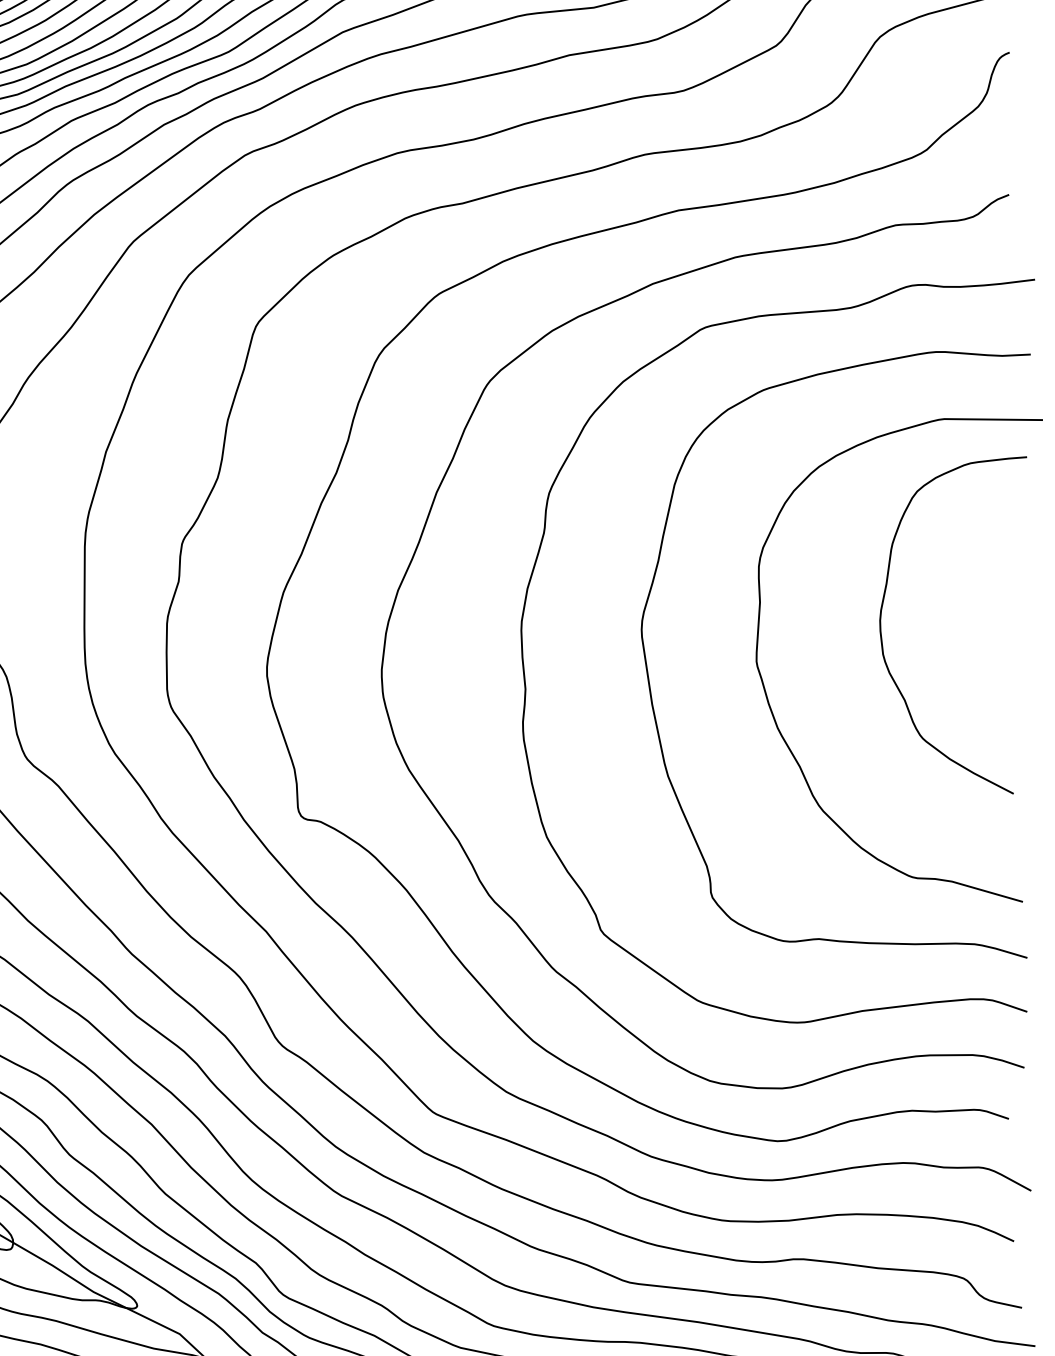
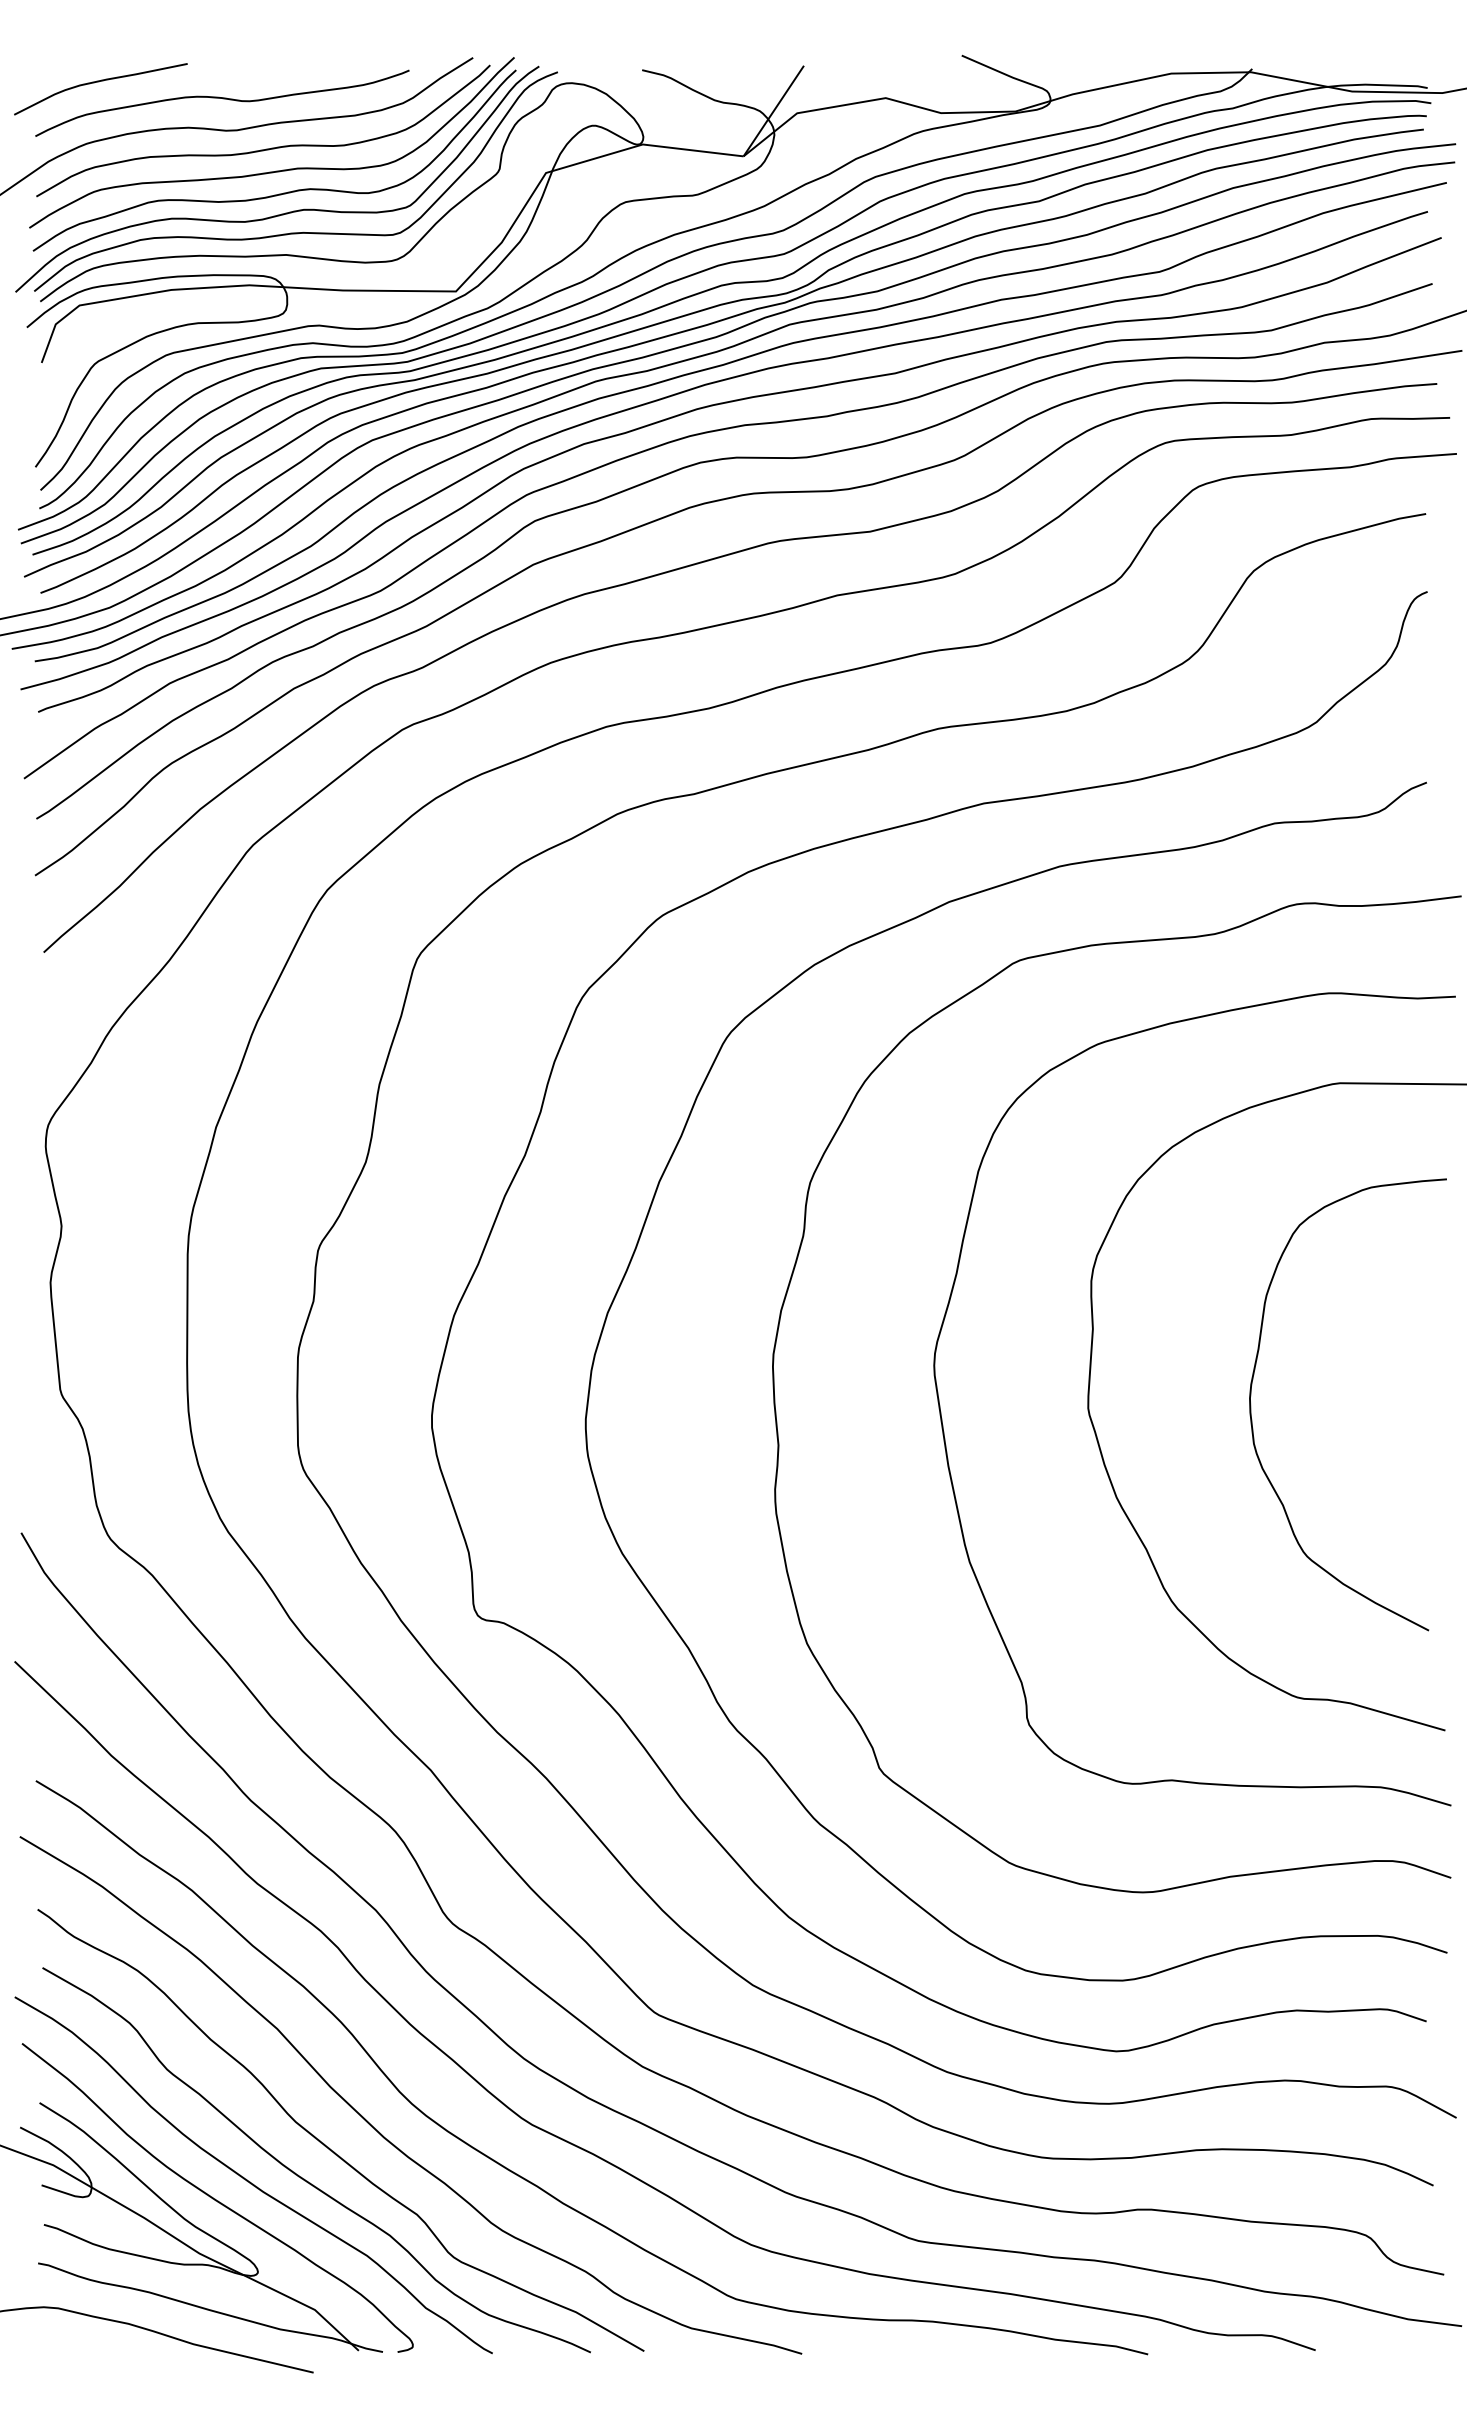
curve: (881, 625) -> (1251, 1404), moved

